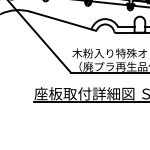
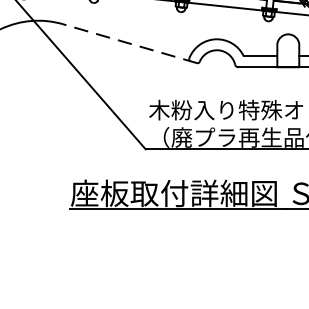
line: (63, 21) -> (130, 44), solid -> dashed

